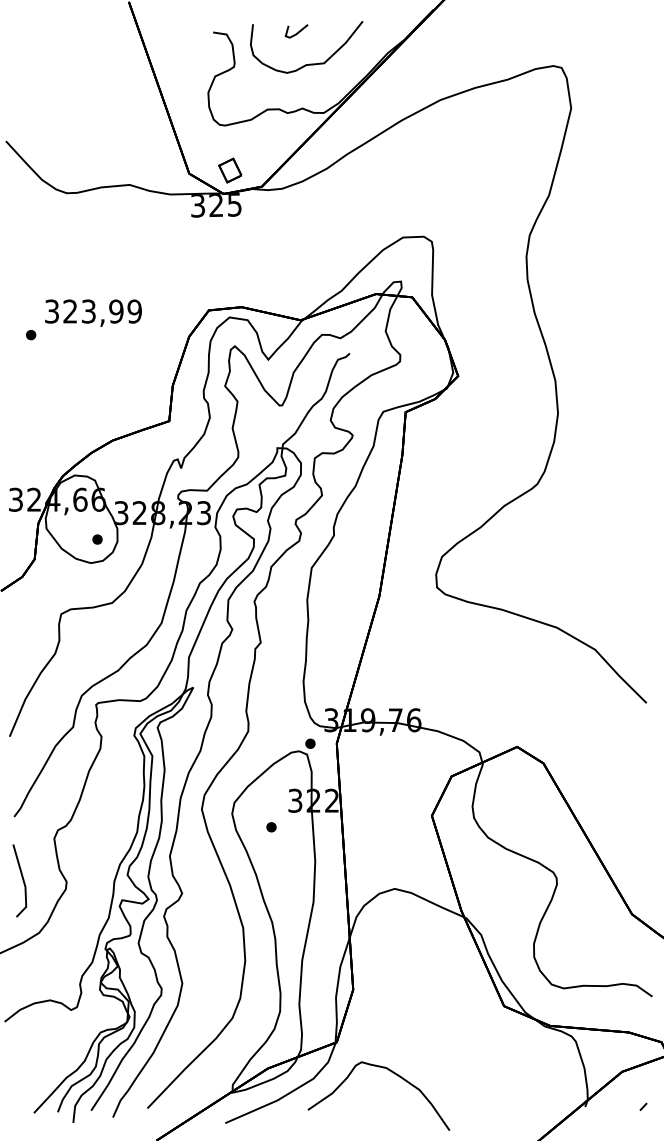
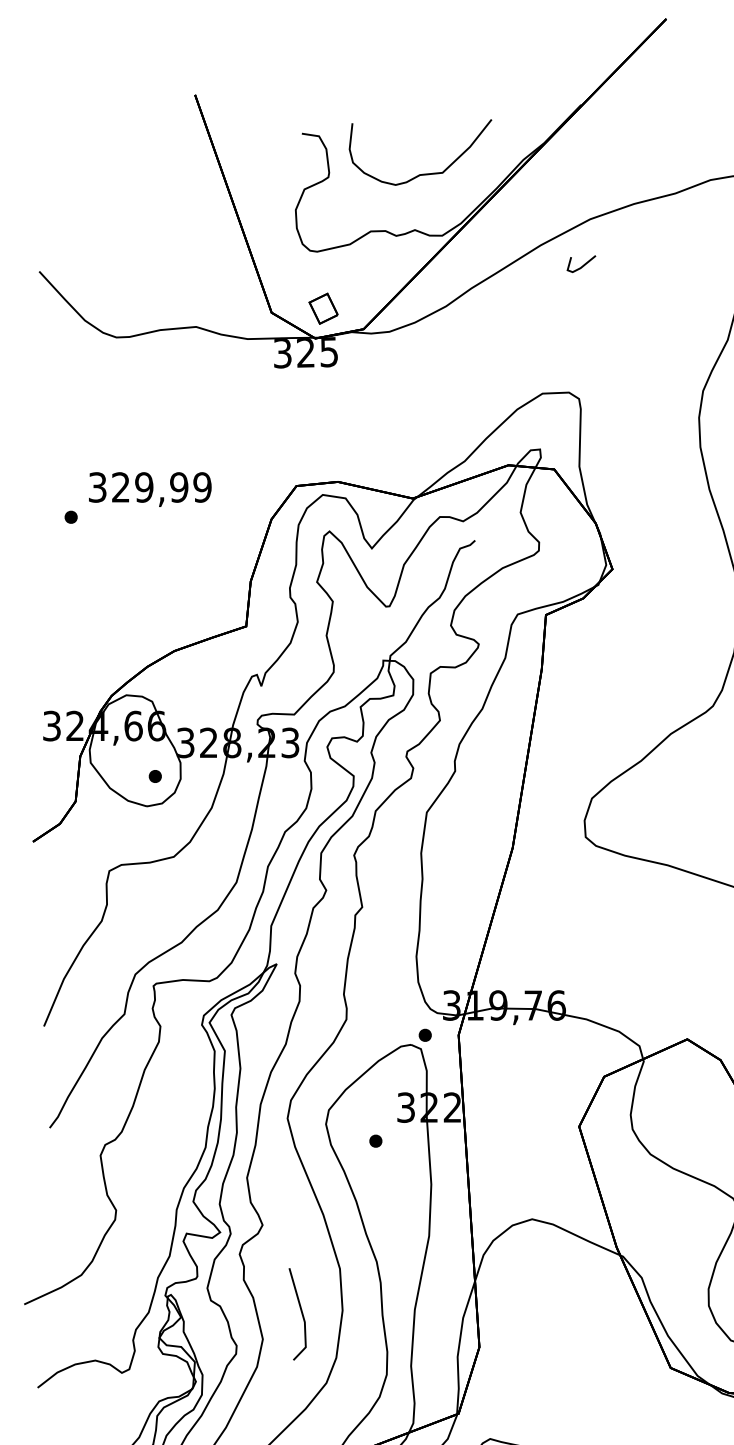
line: (296, 32) -> (581, 265), moved
text: (88, 311) -> (143, 487), 323,99 -> 329,99
line: (22, 880) -> (301, 1313), moved

